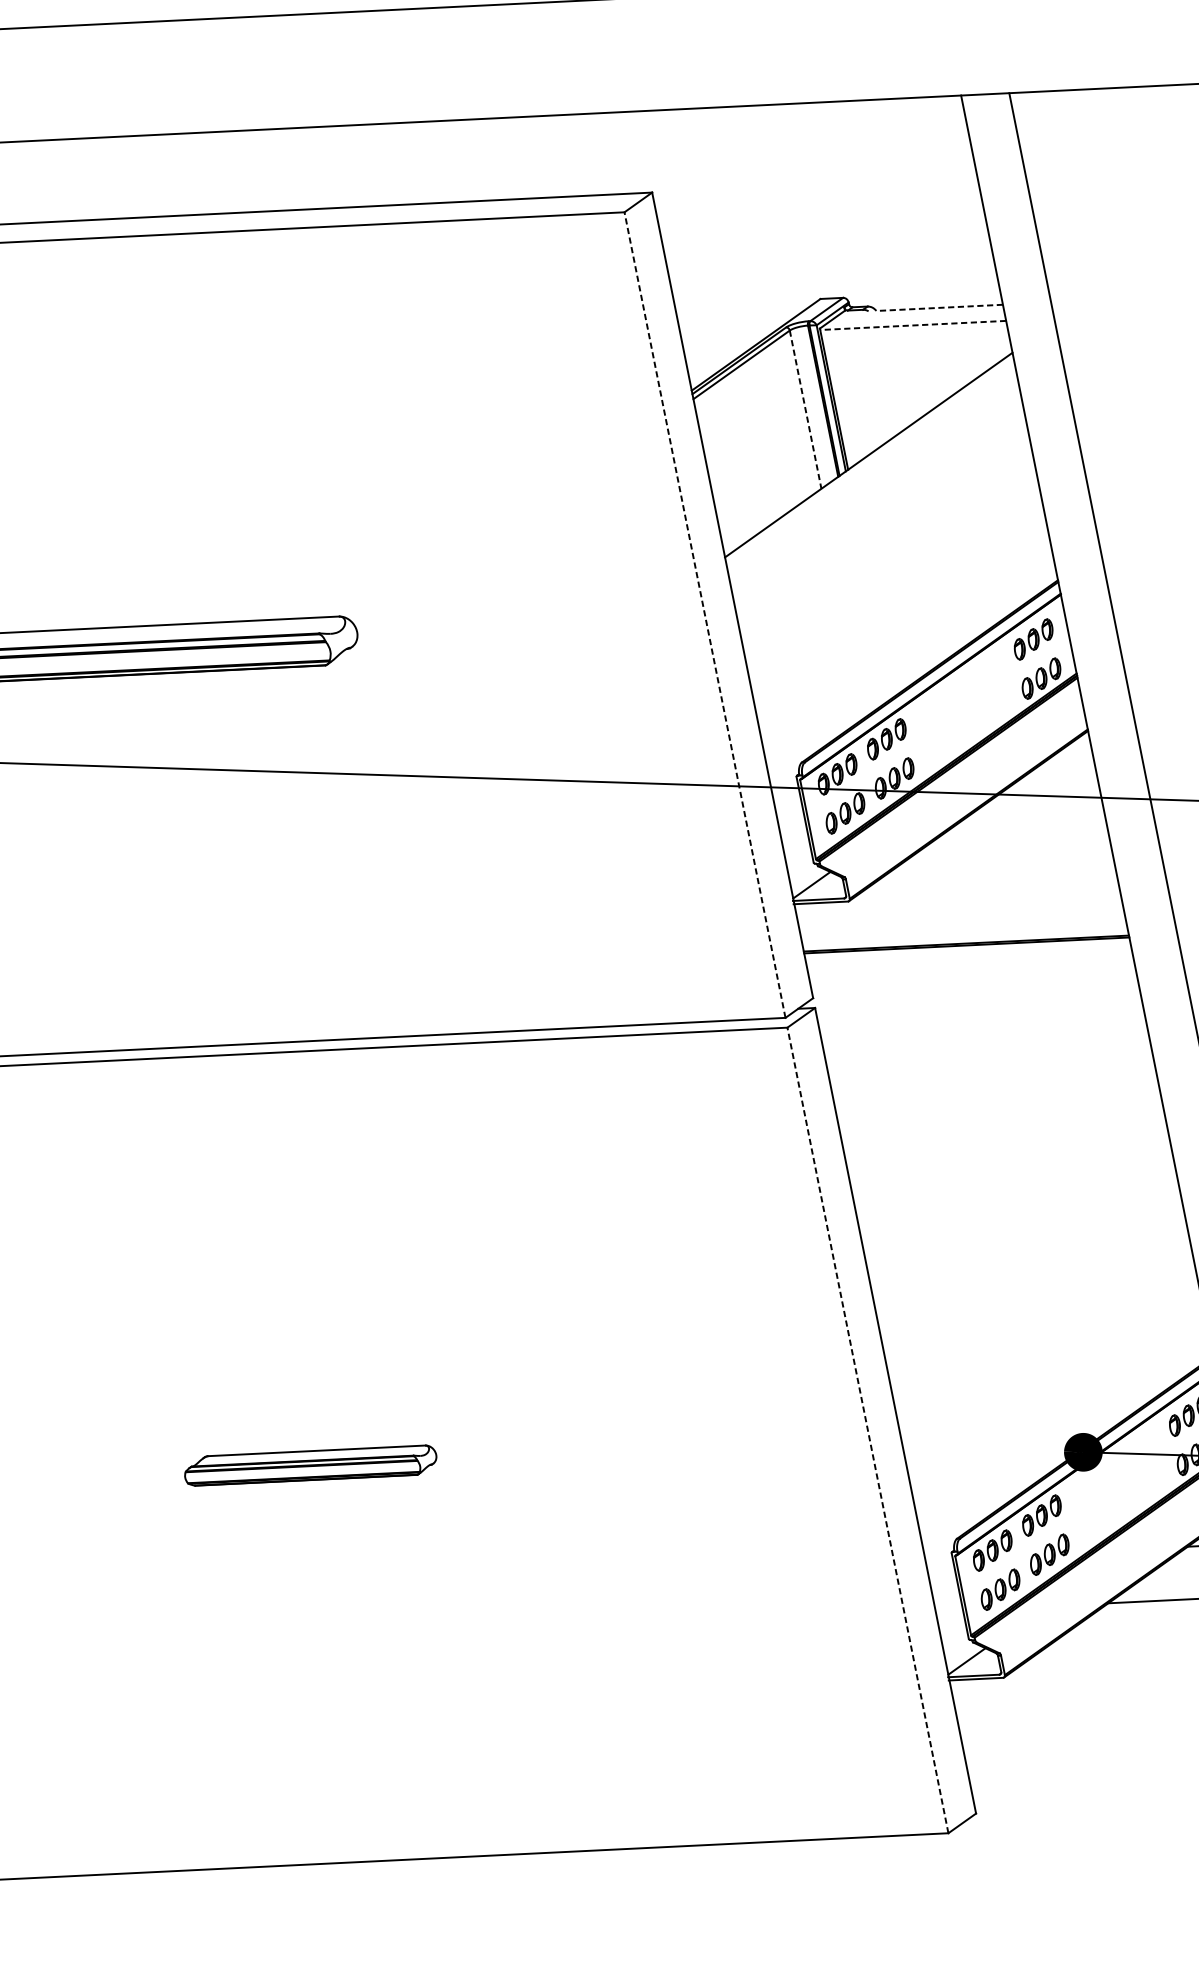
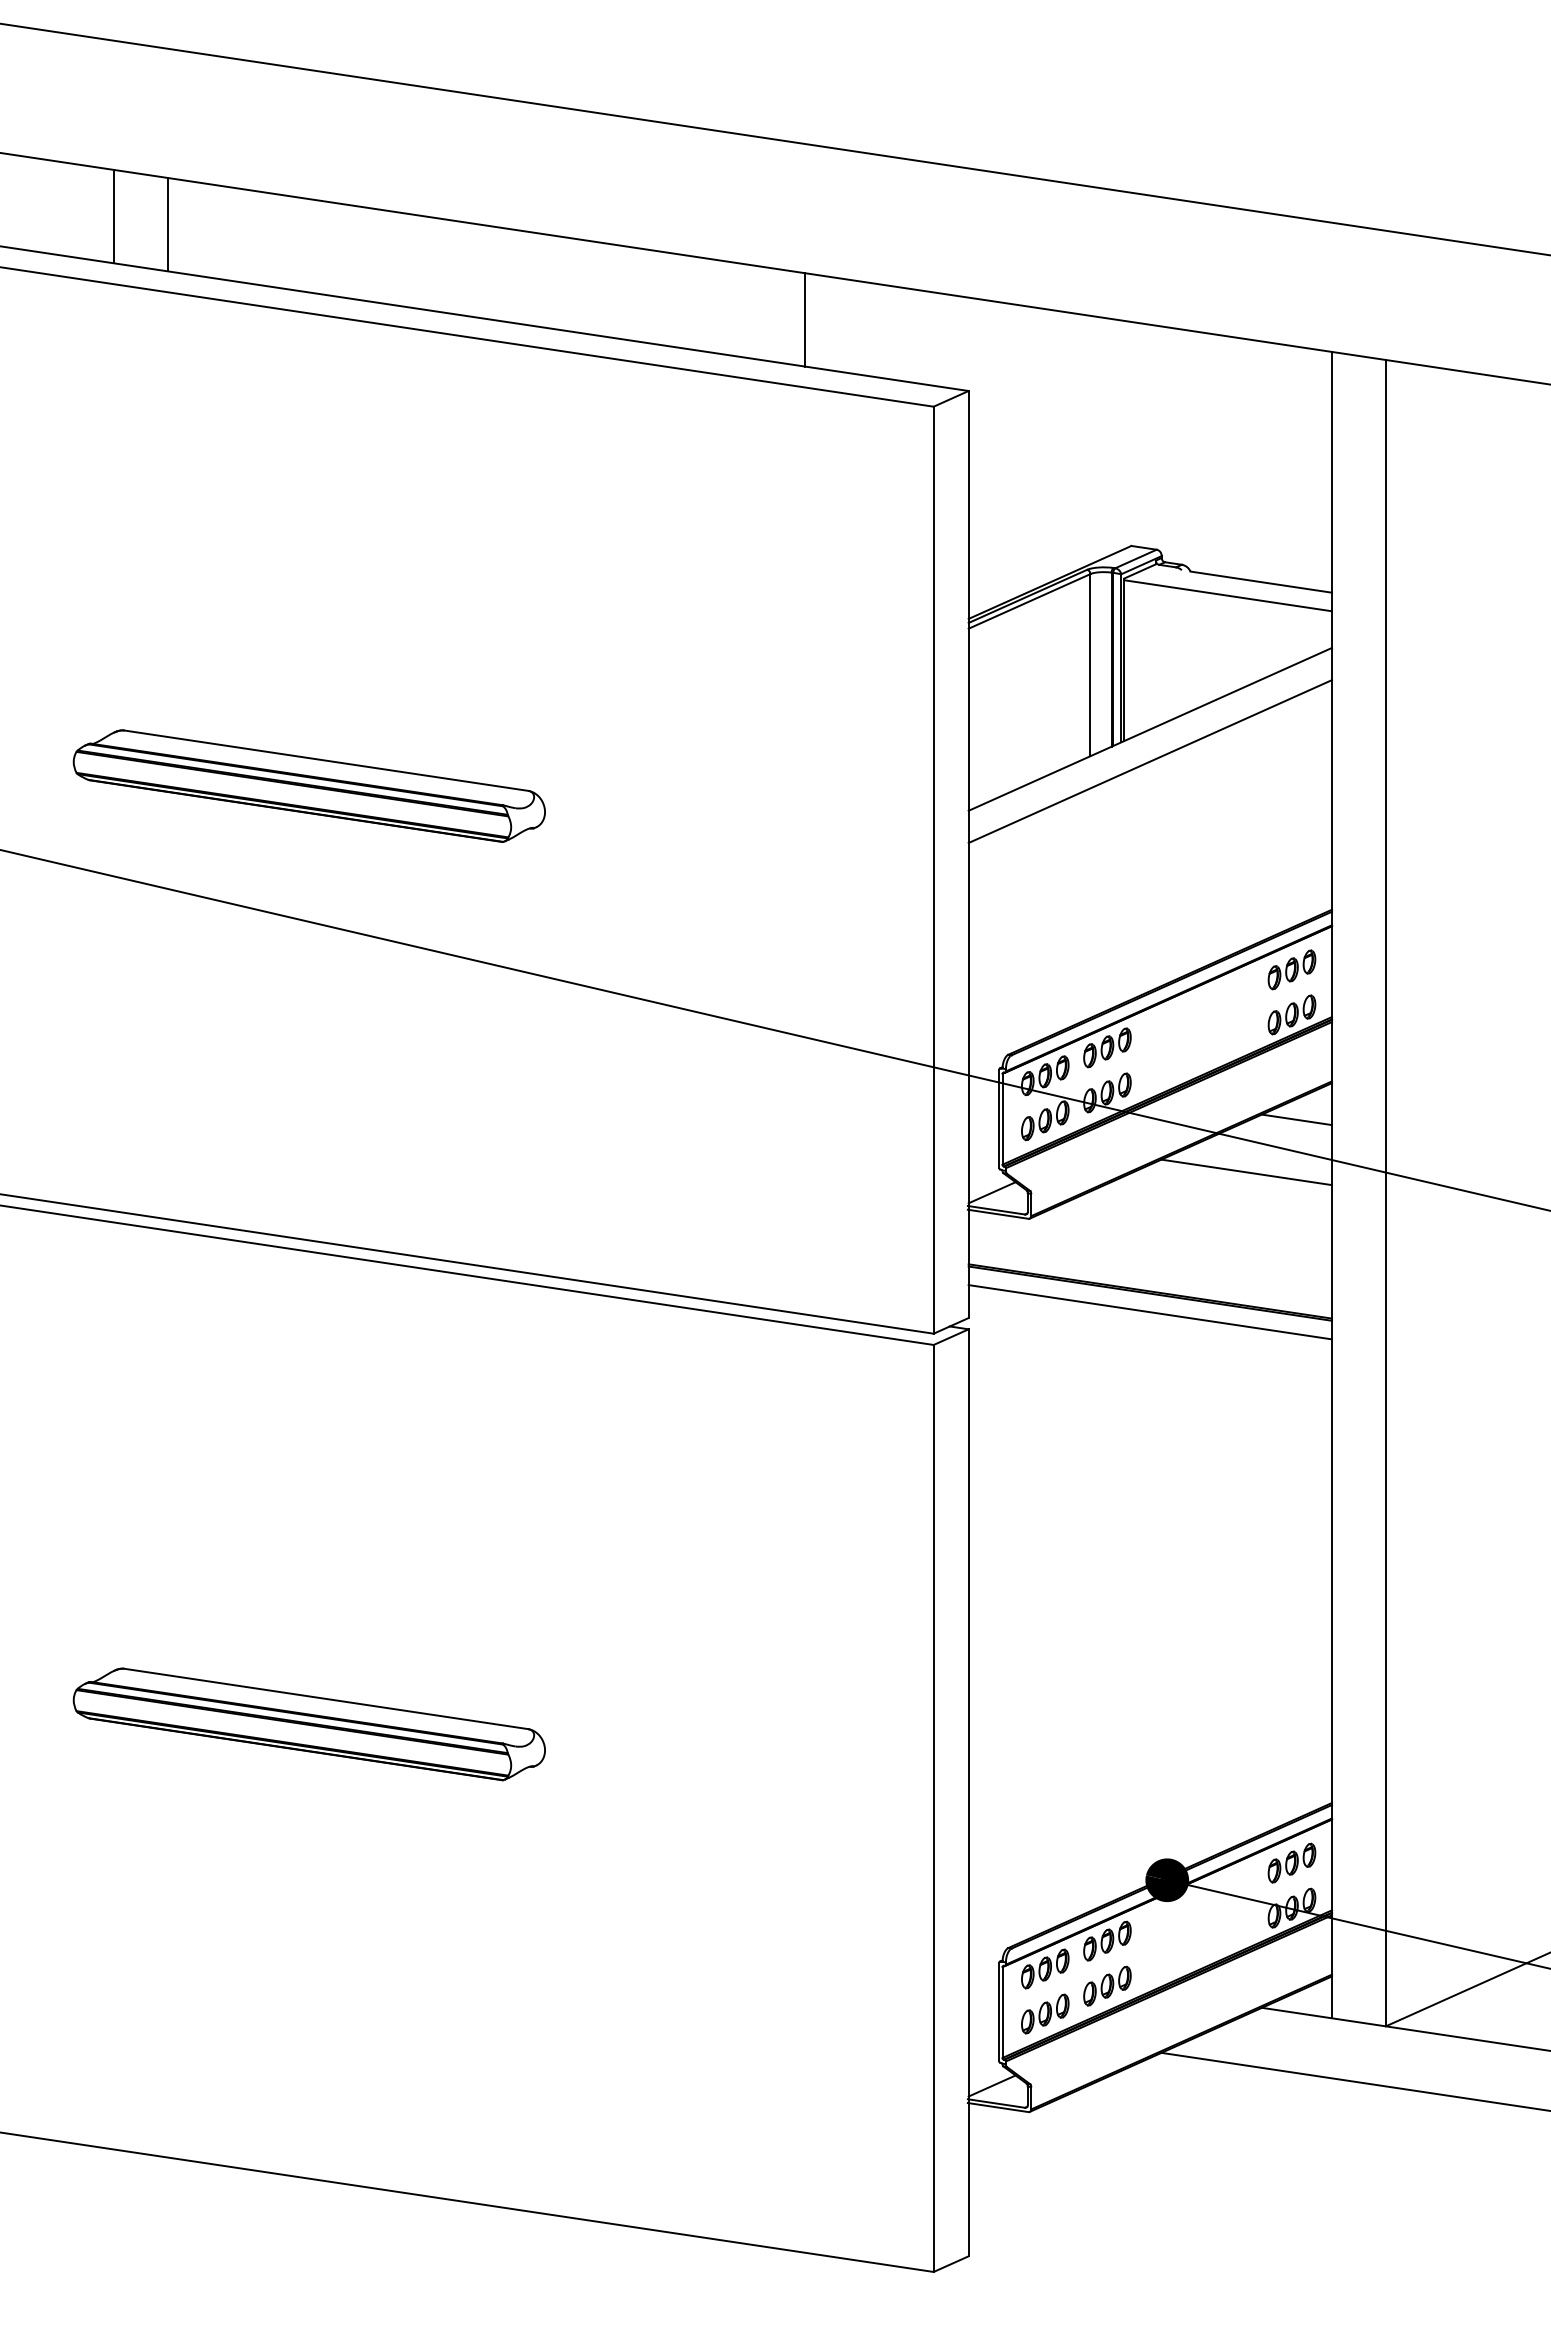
line: (497, 158) -> (804, 319), added
line: (939, 308) -> (1261, 582), dashed -> solid
line: (912, 325) -> (1227, 595), dashed -> solid
line: (805, 409) -> (1090, 665), dashed -> solid
line: (873, 483) -> (1149, 761), added
line: (704, 614) -> (933, 869), dashed -> solid
line: (1063, 768) -> (1296, 1119), added
line: (1029, 823) -> (1246, 1172), added
line: (969, 961) -> (1149, 1312), added
line: (867, 1429) -> (933, 1807), dashed -> solid
part: (310, 1466) -> (308, 1724), size x1.67

